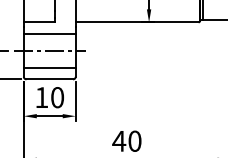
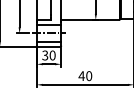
text: (42, 97) -> (45, 55), 10 -> 30

